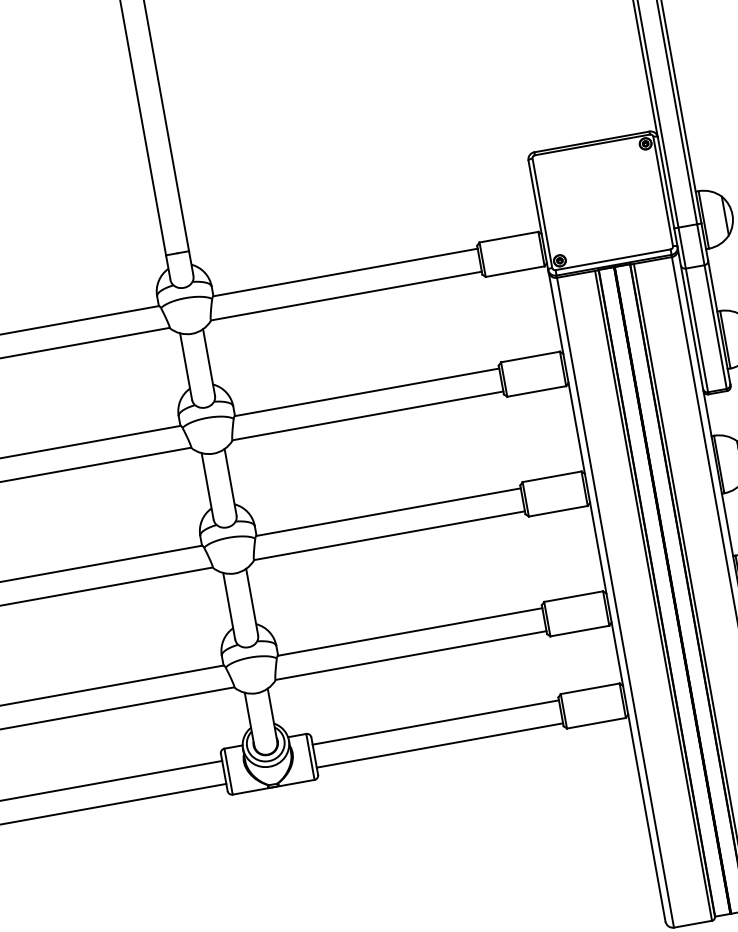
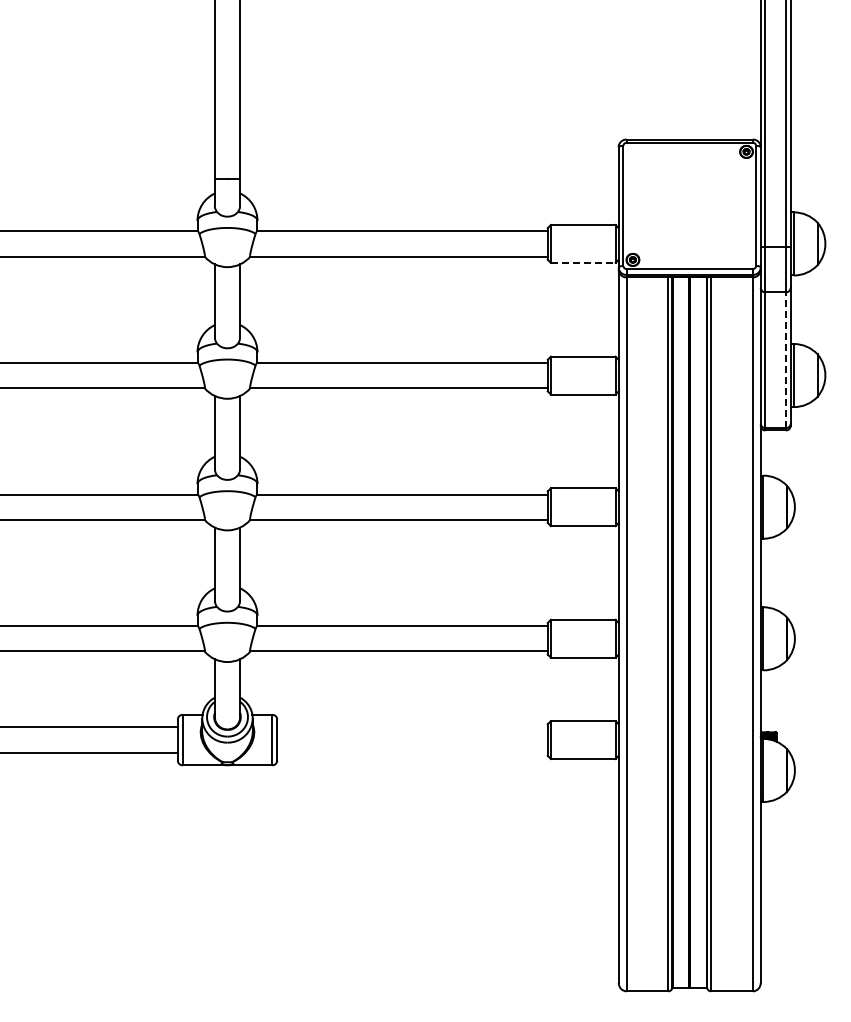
line: (515, 271) -> (583, 262), solid -> dashed
line: (715, 327) -> (785, 360), solid -> dashed
line: (435, 722) -> (412, 727), removed
line: (439, 745) -> (412, 752), removed

